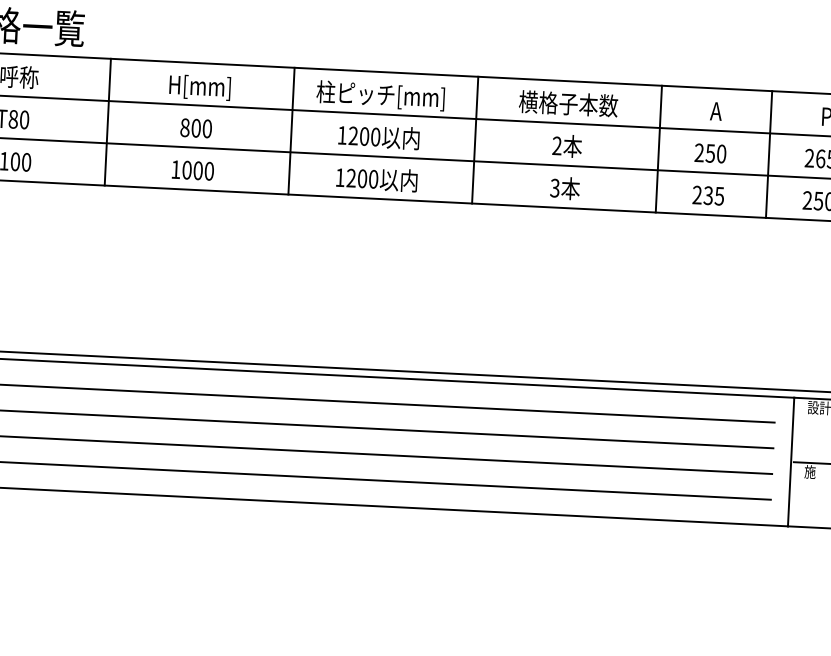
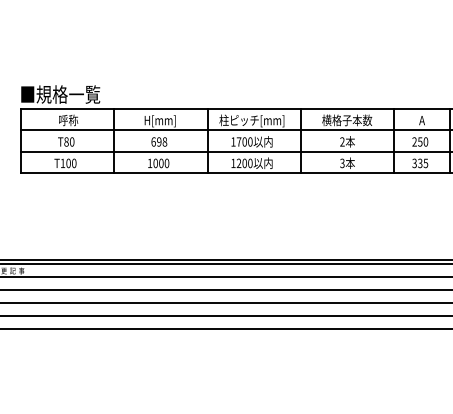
text: (196, 127) -> (159, 141), 800 -> 698
text: (352, 135) -> (238, 141), 1200 -> 1700
text: (696, 197) -> (414, 164), 235 -> 335

